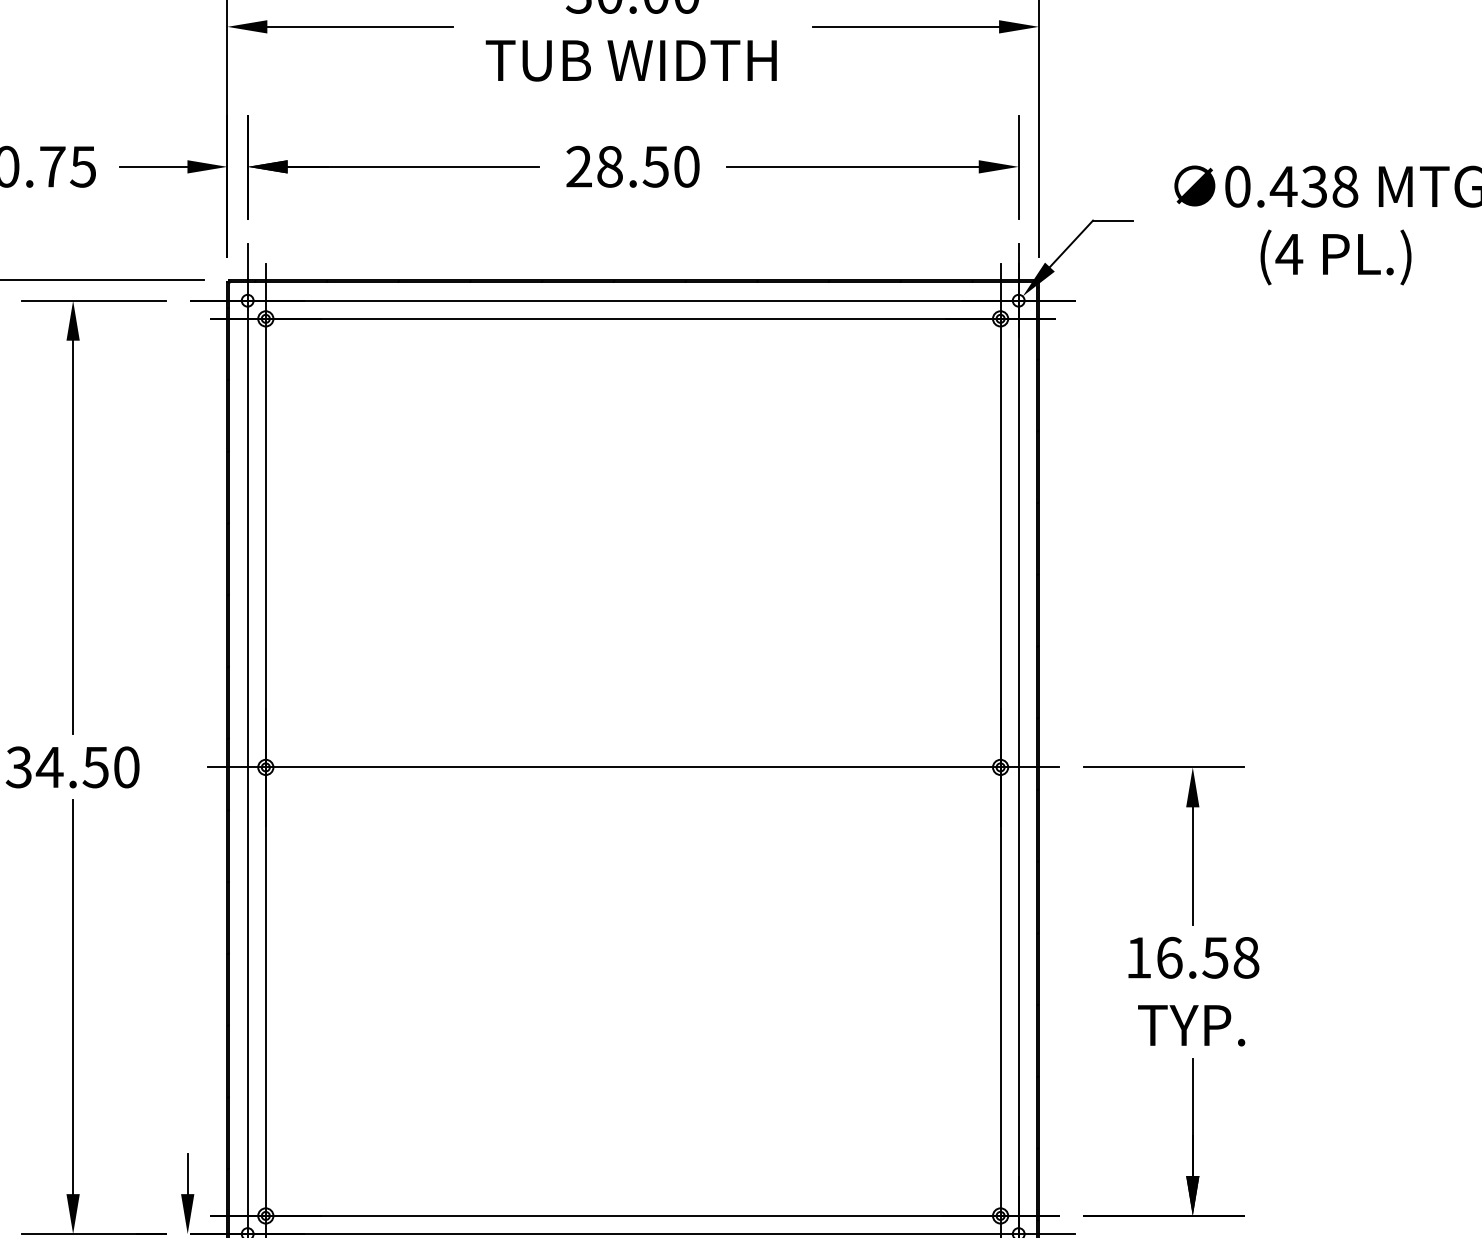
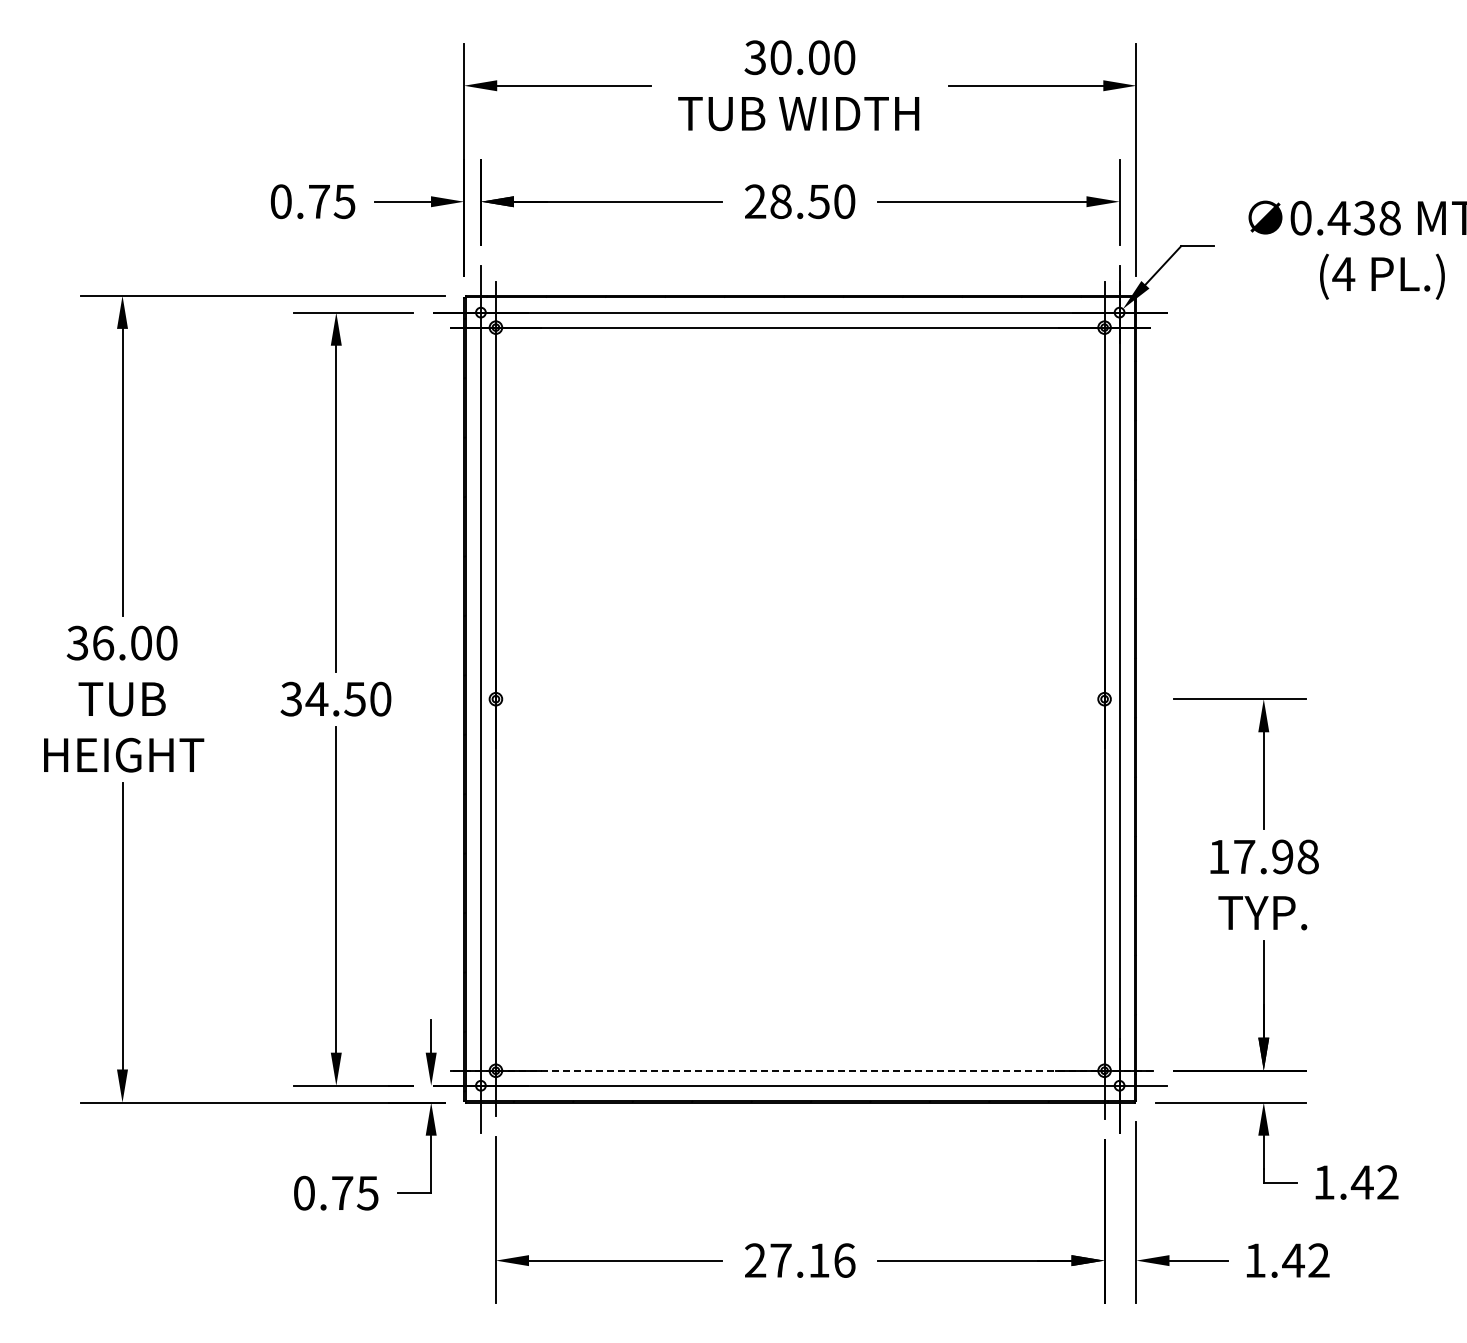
line: (632, 767) -> (799, 699), removed
text: (1192, 957) -> (1263, 856), 16.58 -> 17.98
line: (634, 1215) -> (801, 1070), solid -> dashed

